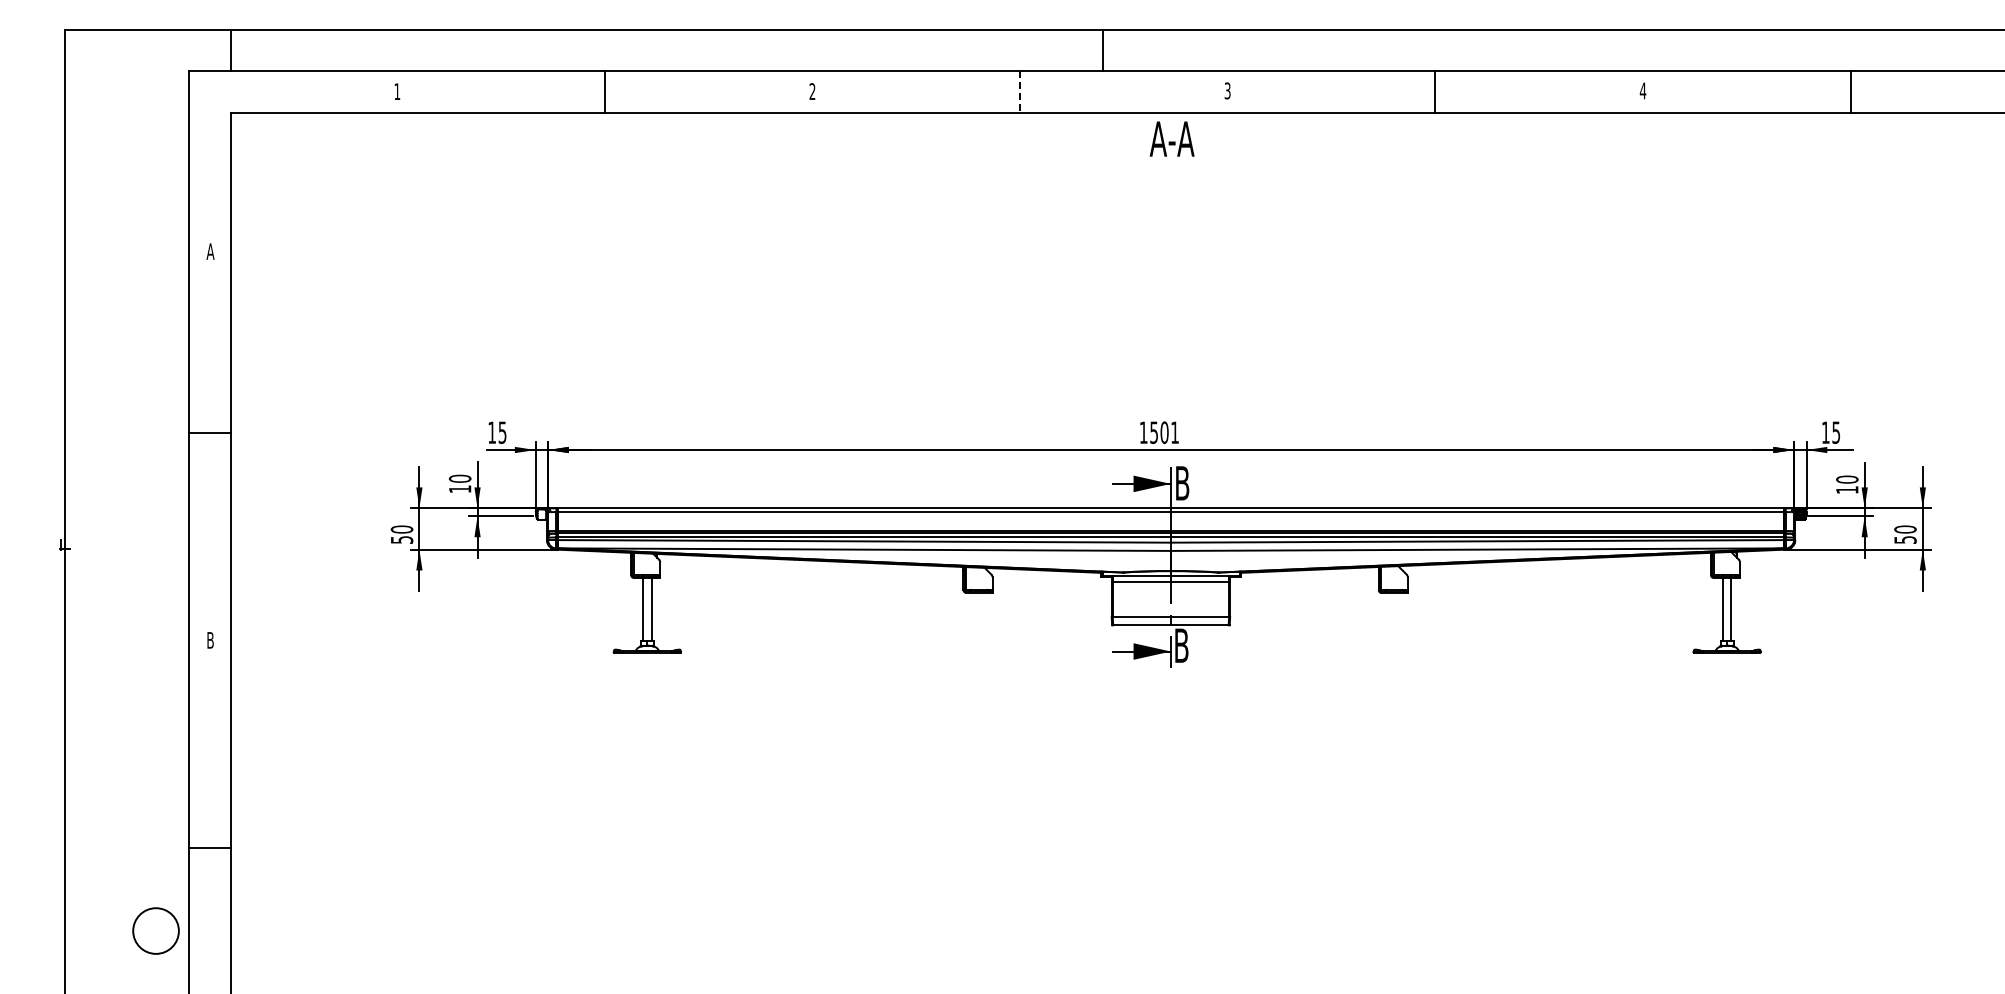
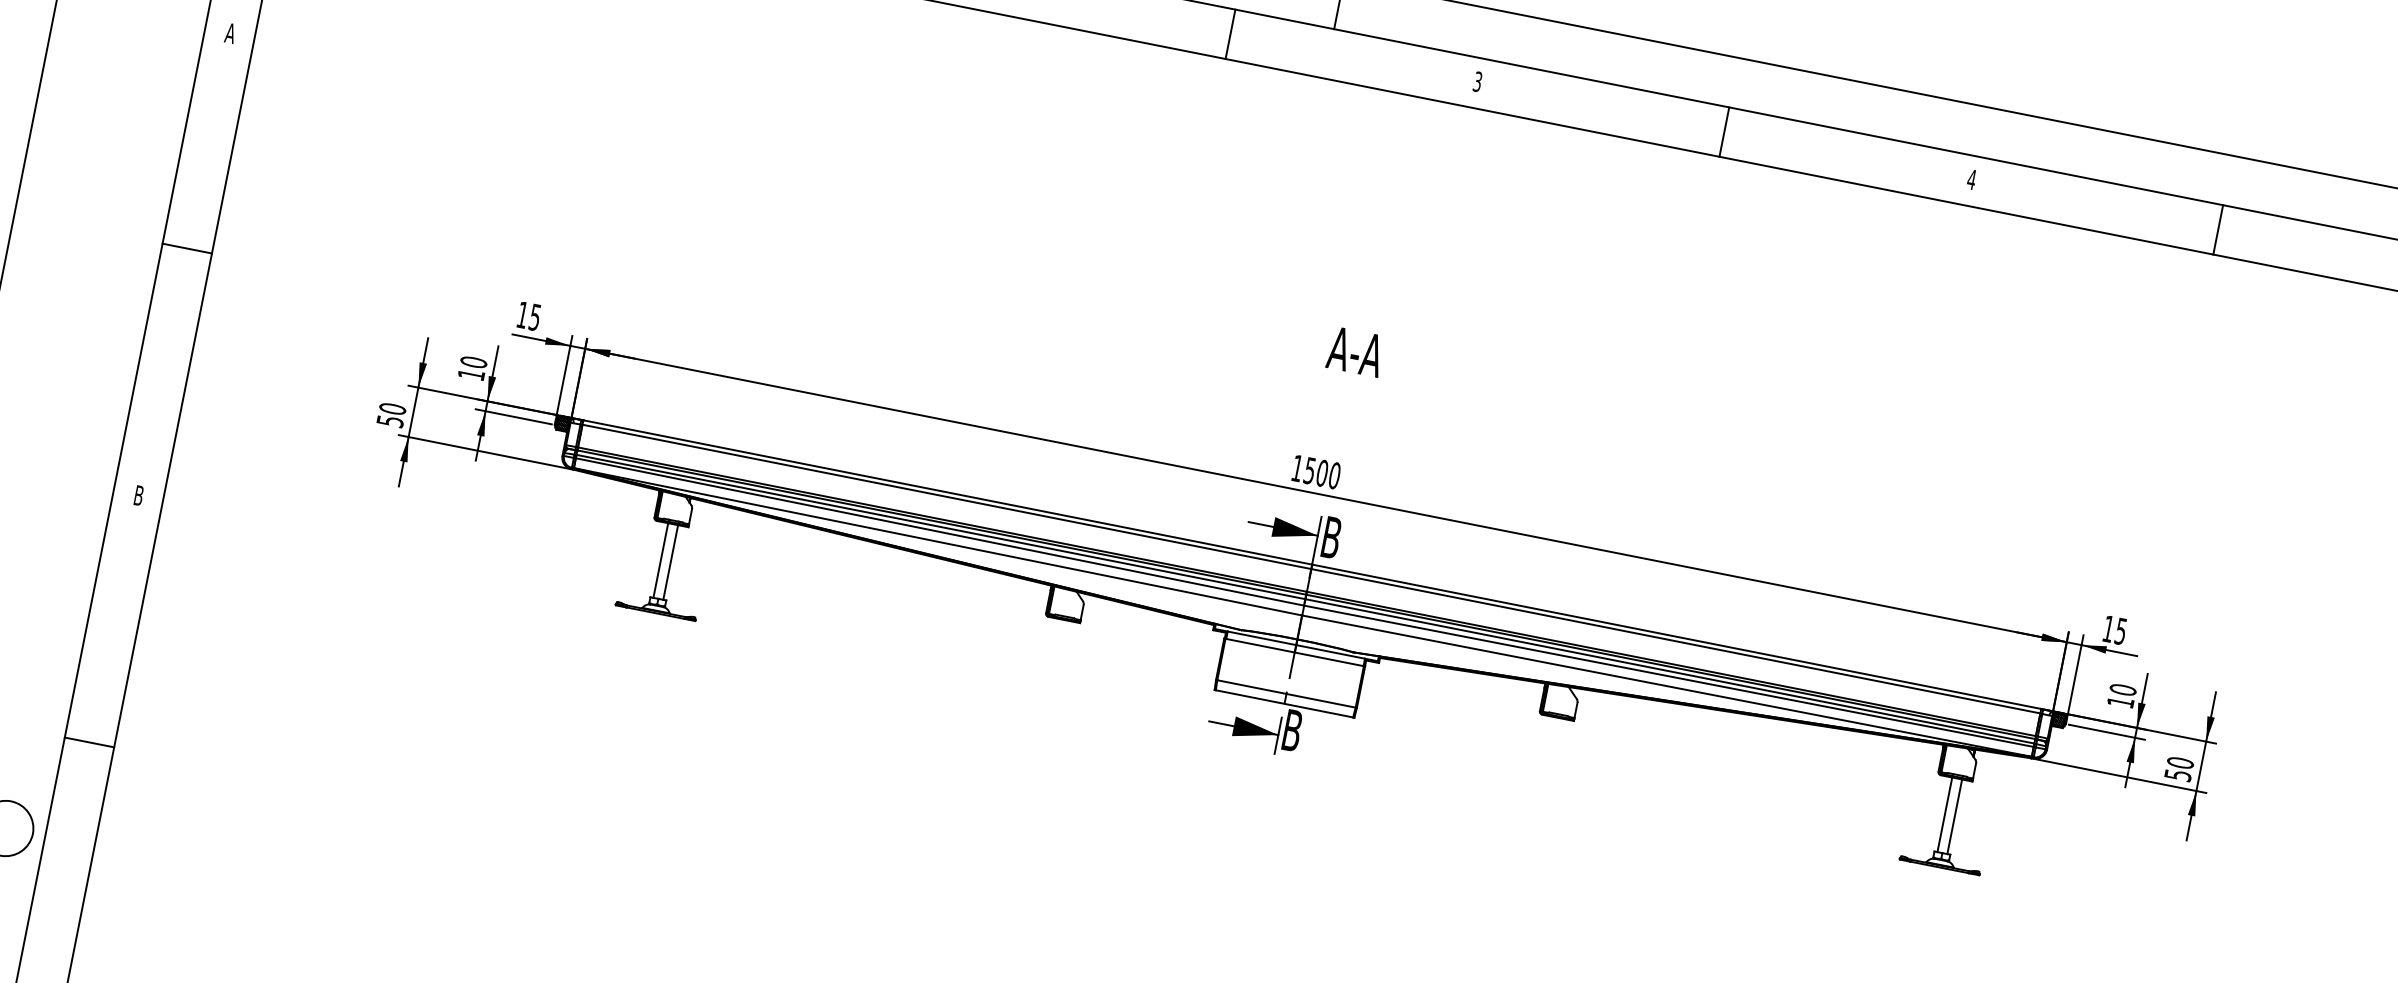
line: (1019, 92) -> (1229, 34), dashed -> solid
text: (1171, 138) -> (1355, 351), moved
text: (1175, 432) -> (1335, 475), 1501 -> 1500
hatch: (541, 514) -> (562, 423), added

